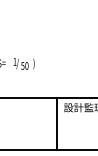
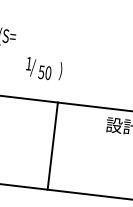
text: (23, 63) -> (43, 68), moved
line: (57, 123) -> (53, 145), moved

